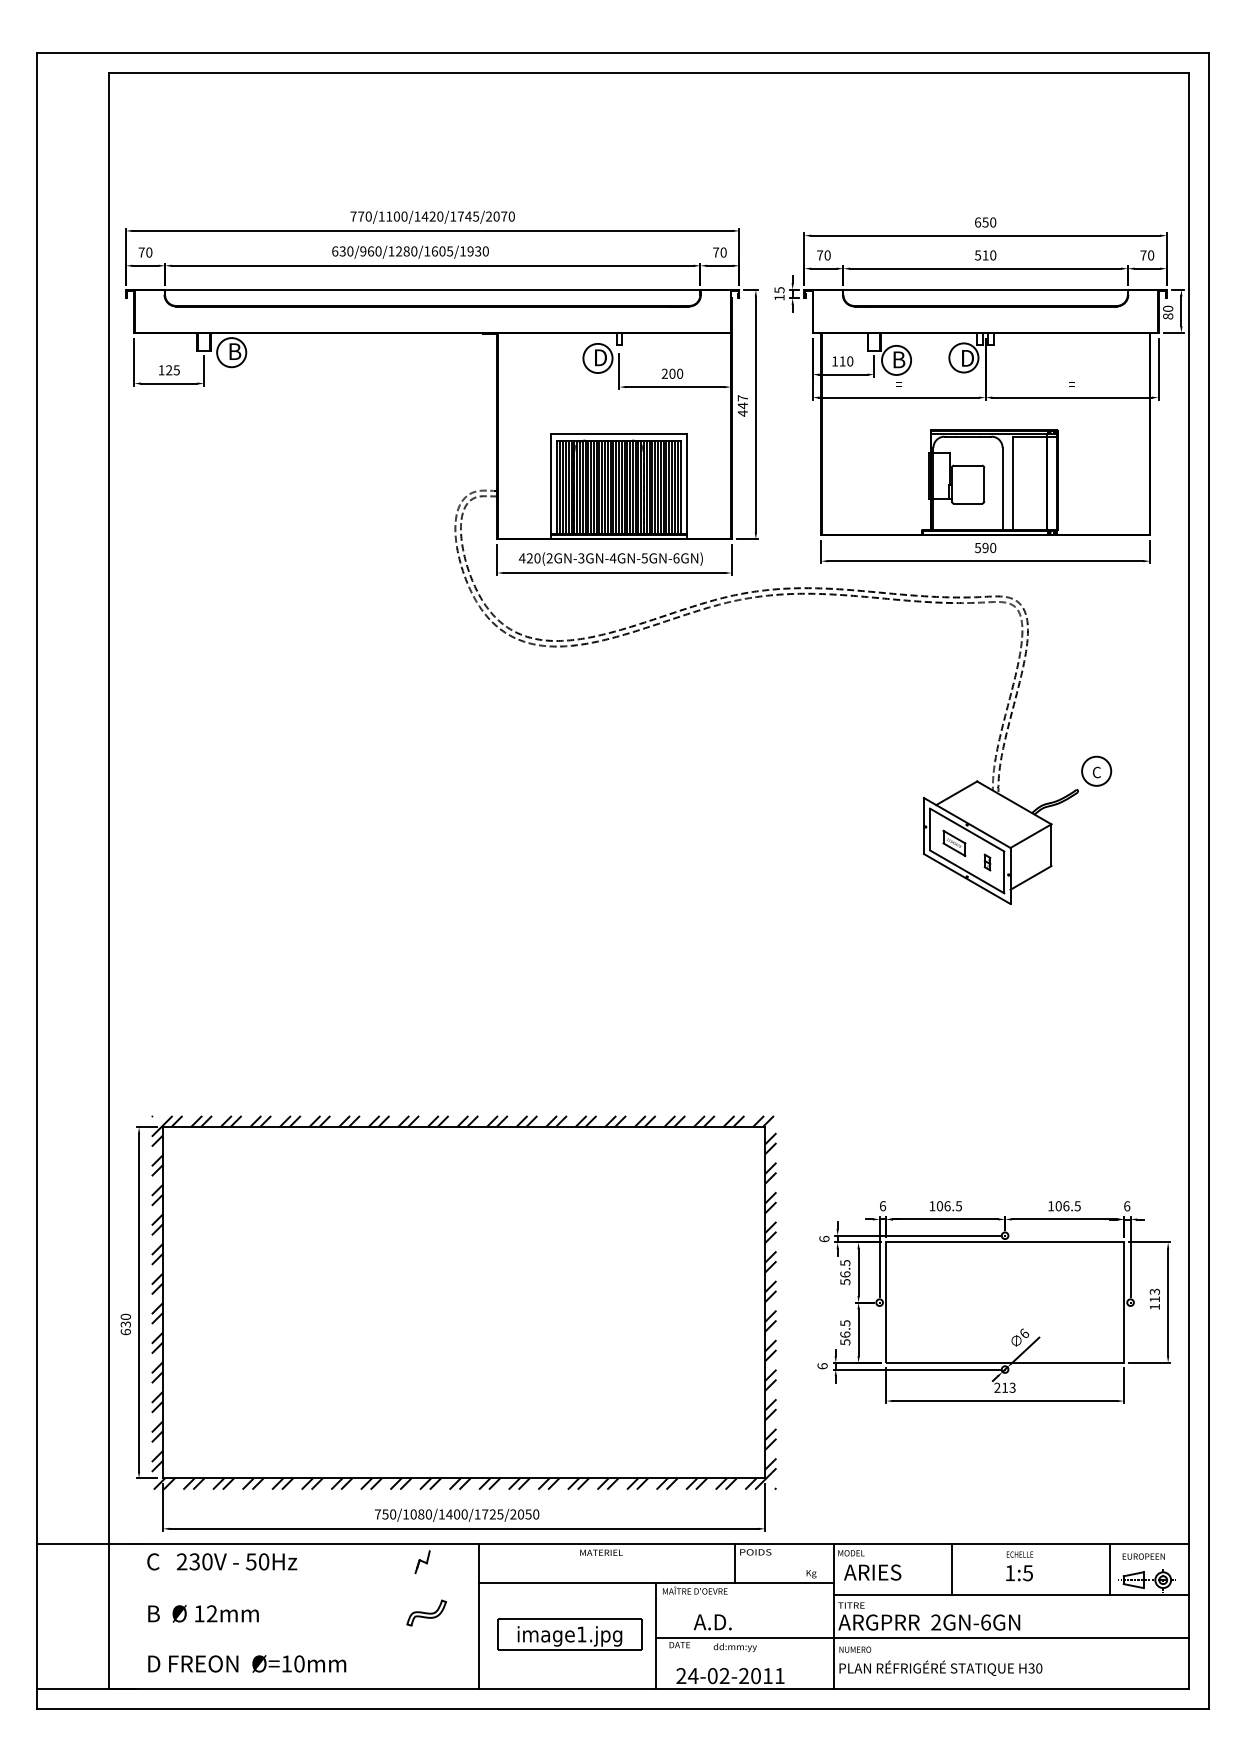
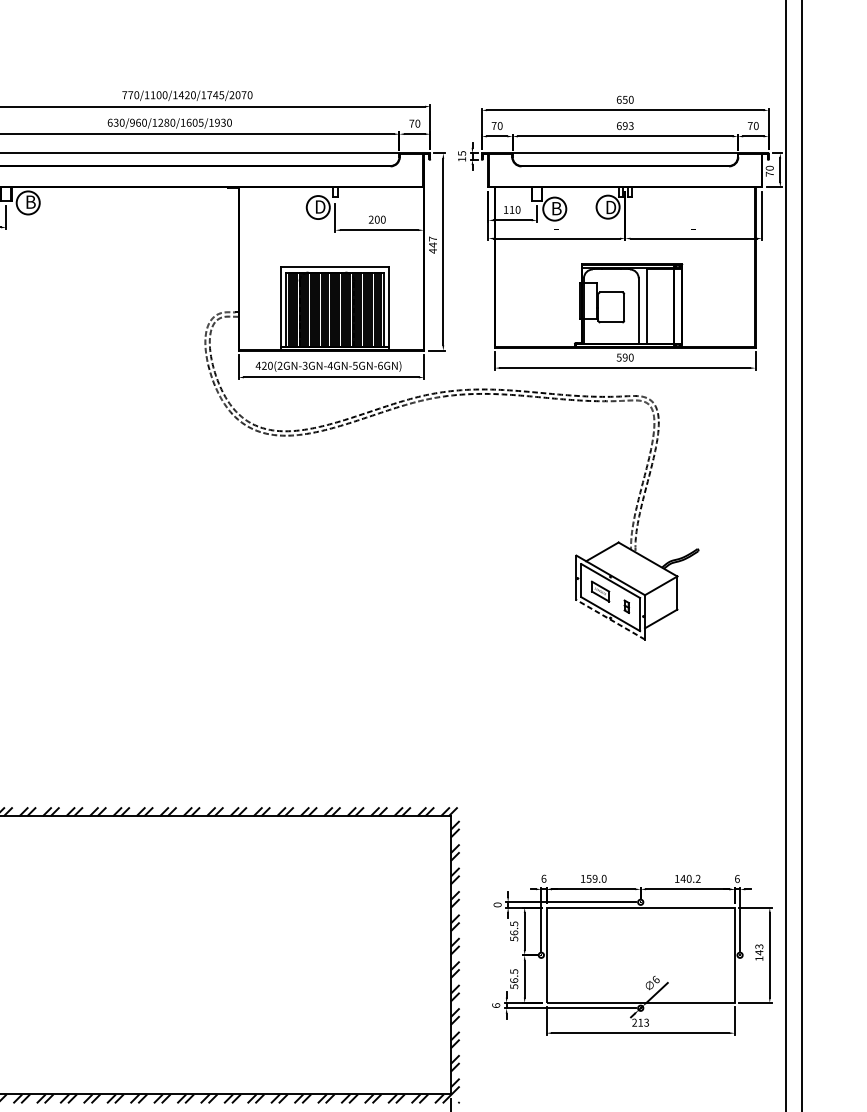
text: (985, 255) -> (625, 126), 510 -> 693
text: (1168, 316) -> (770, 174), 80 -> 70
part: (1096, 770) -> (713, 533), removed
line: (967, 879) -> (610, 620), solid -> dashed
text: (949, 1206) -> (596, 879), 106.5 -> 159.0
text: (1067, 1206) -> (690, 879), 106.5 -> 140.2
text: (824, 1239) -> (497, 905), 6 -> 0
text: (1154, 1299) -> (759, 952), 113 -> 143

